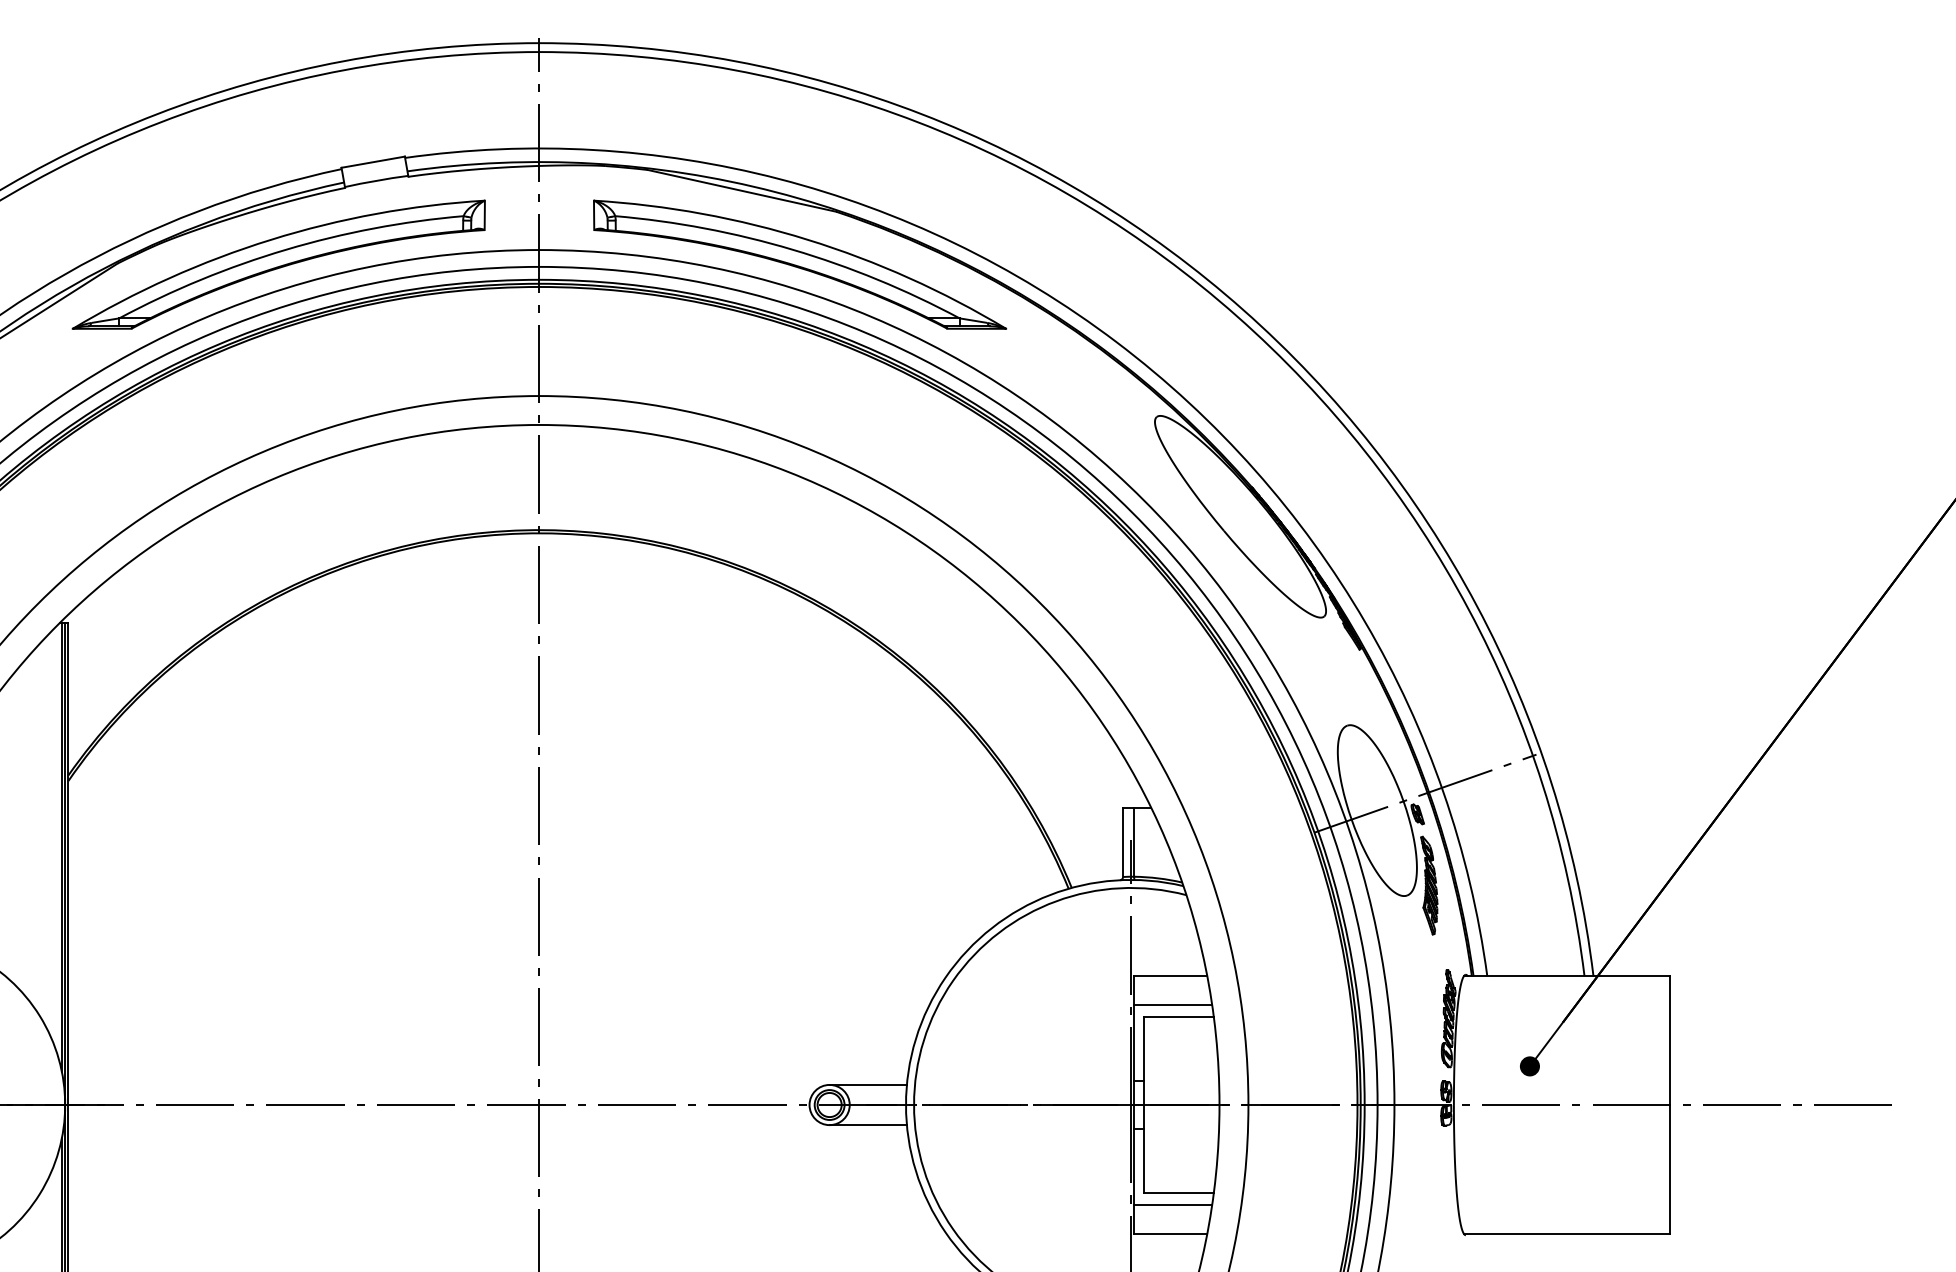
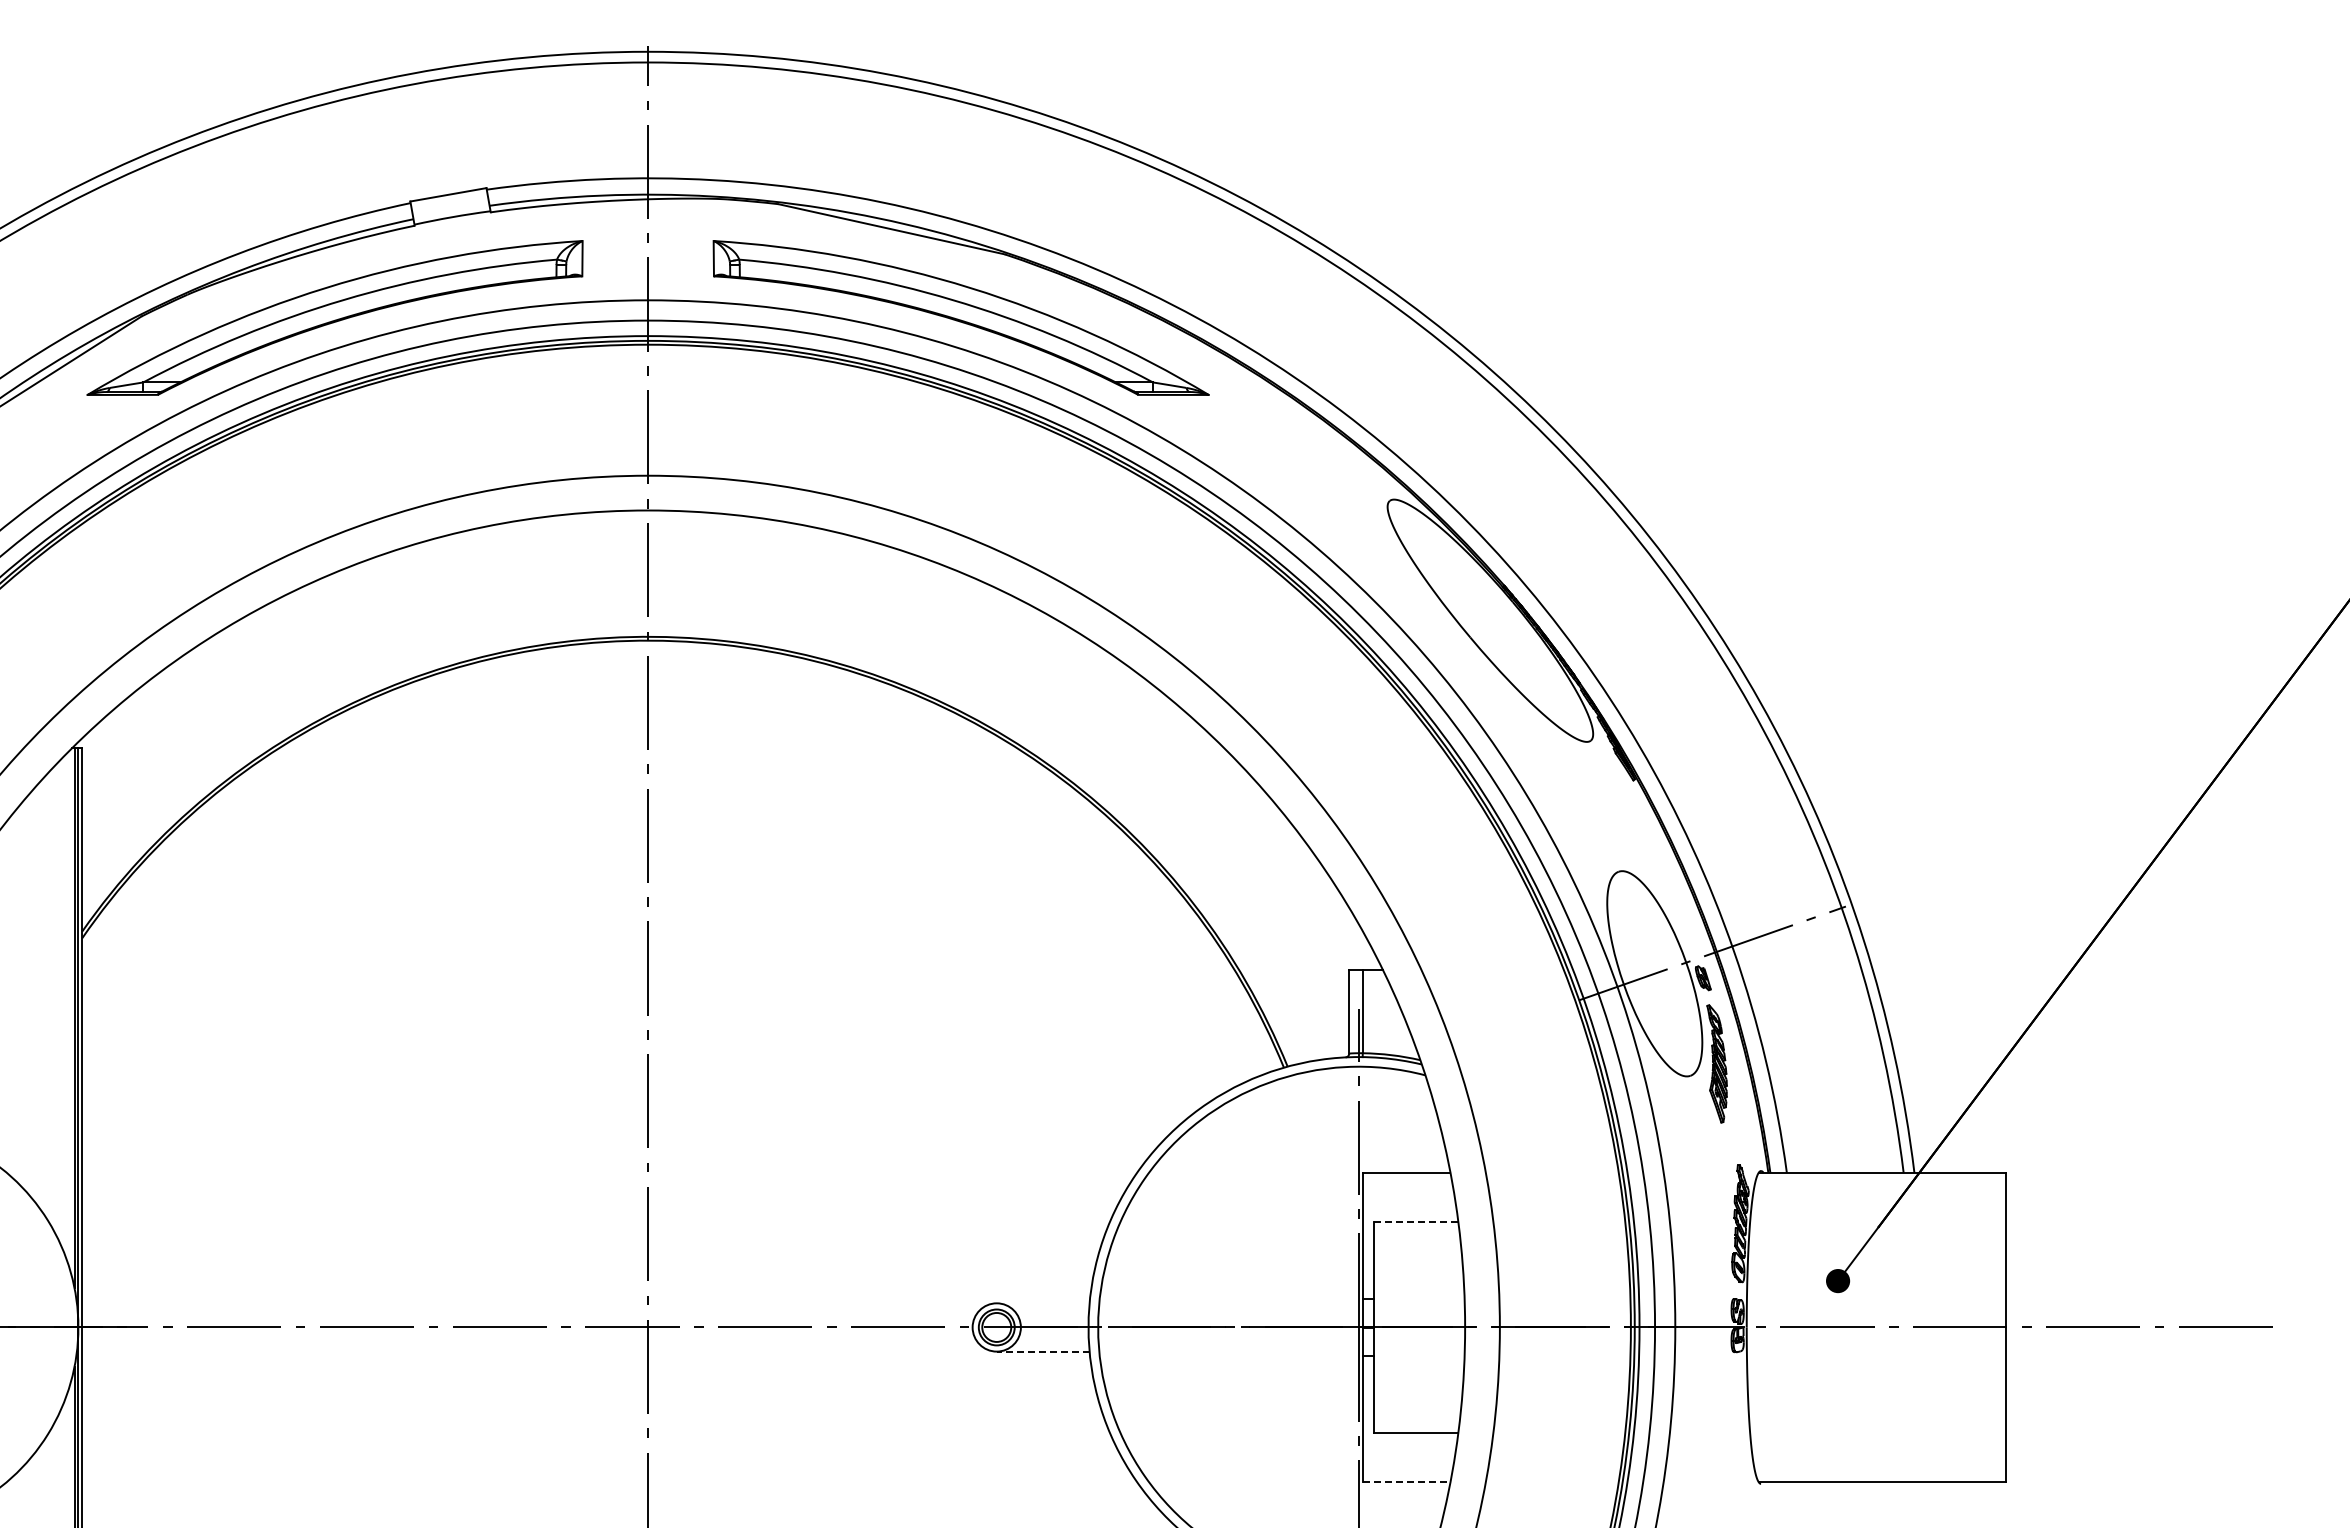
line: (1173, 1004) -> (1409, 1206), removed
line: (1179, 1017) -> (1416, 1222), solid -> dashed
line: (867, 1085) -> (1042, 1303), removed
line: (867, 1125) -> (1042, 1351), solid -> dashed
line: (1173, 1205) -> (1409, 1448), removed
line: (1170, 1233) -> (1406, 1481), solid -> dashed

